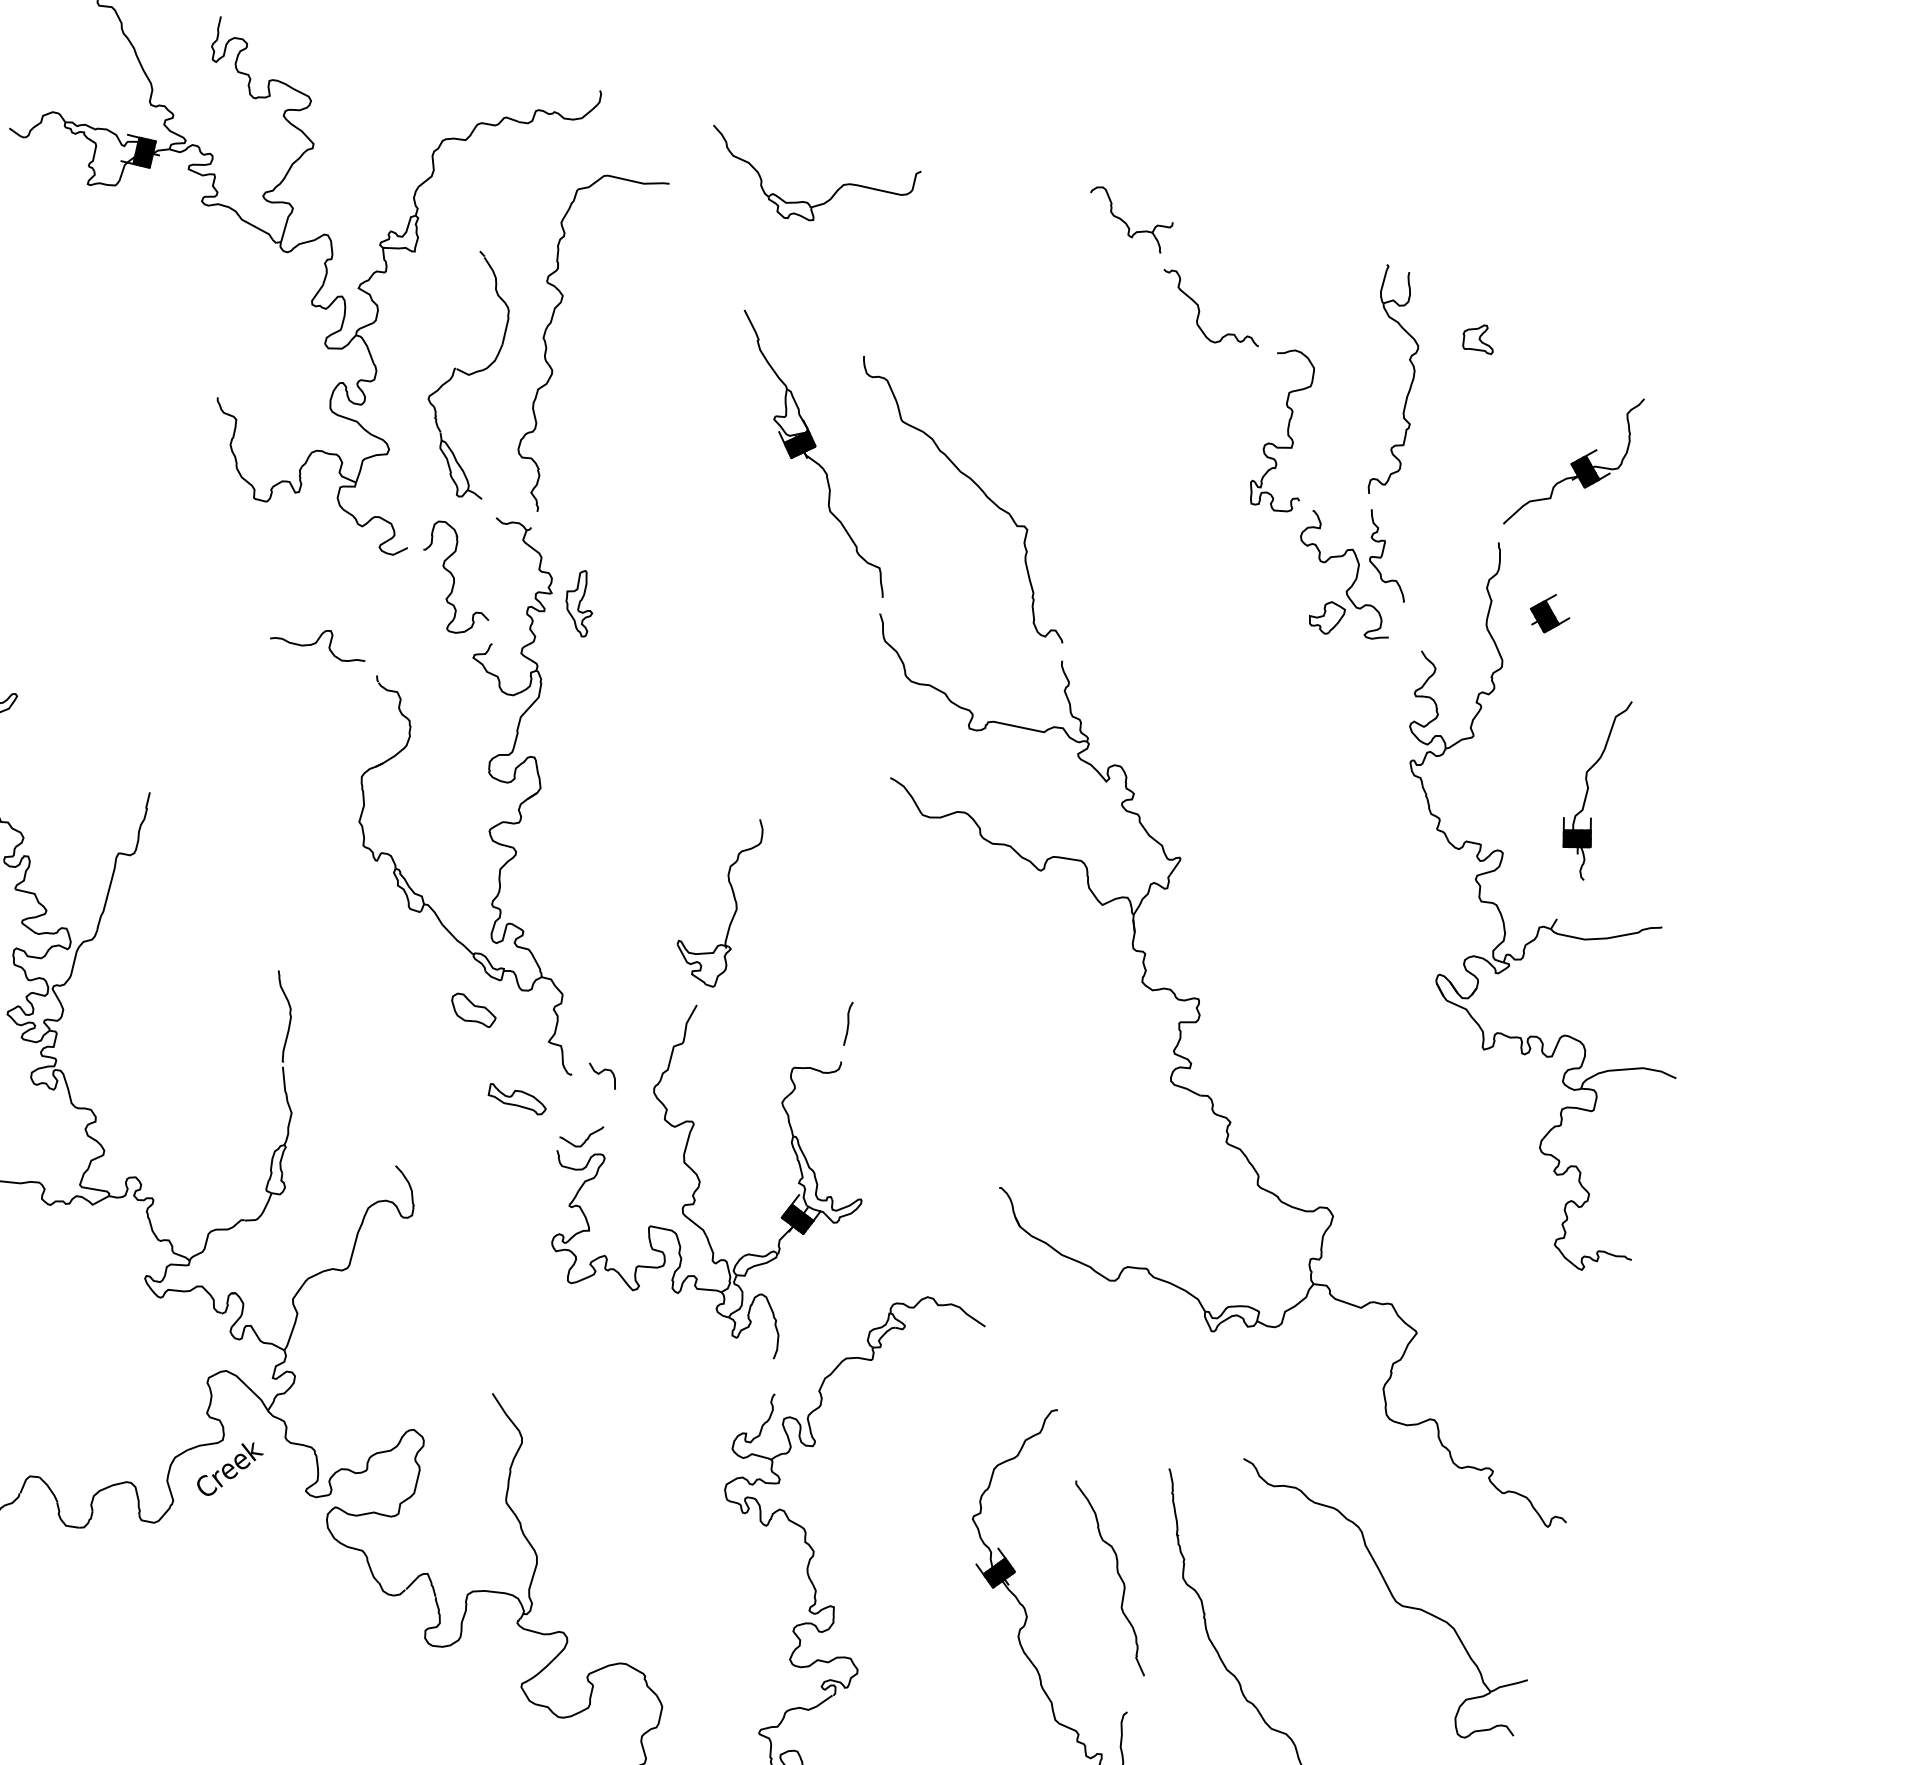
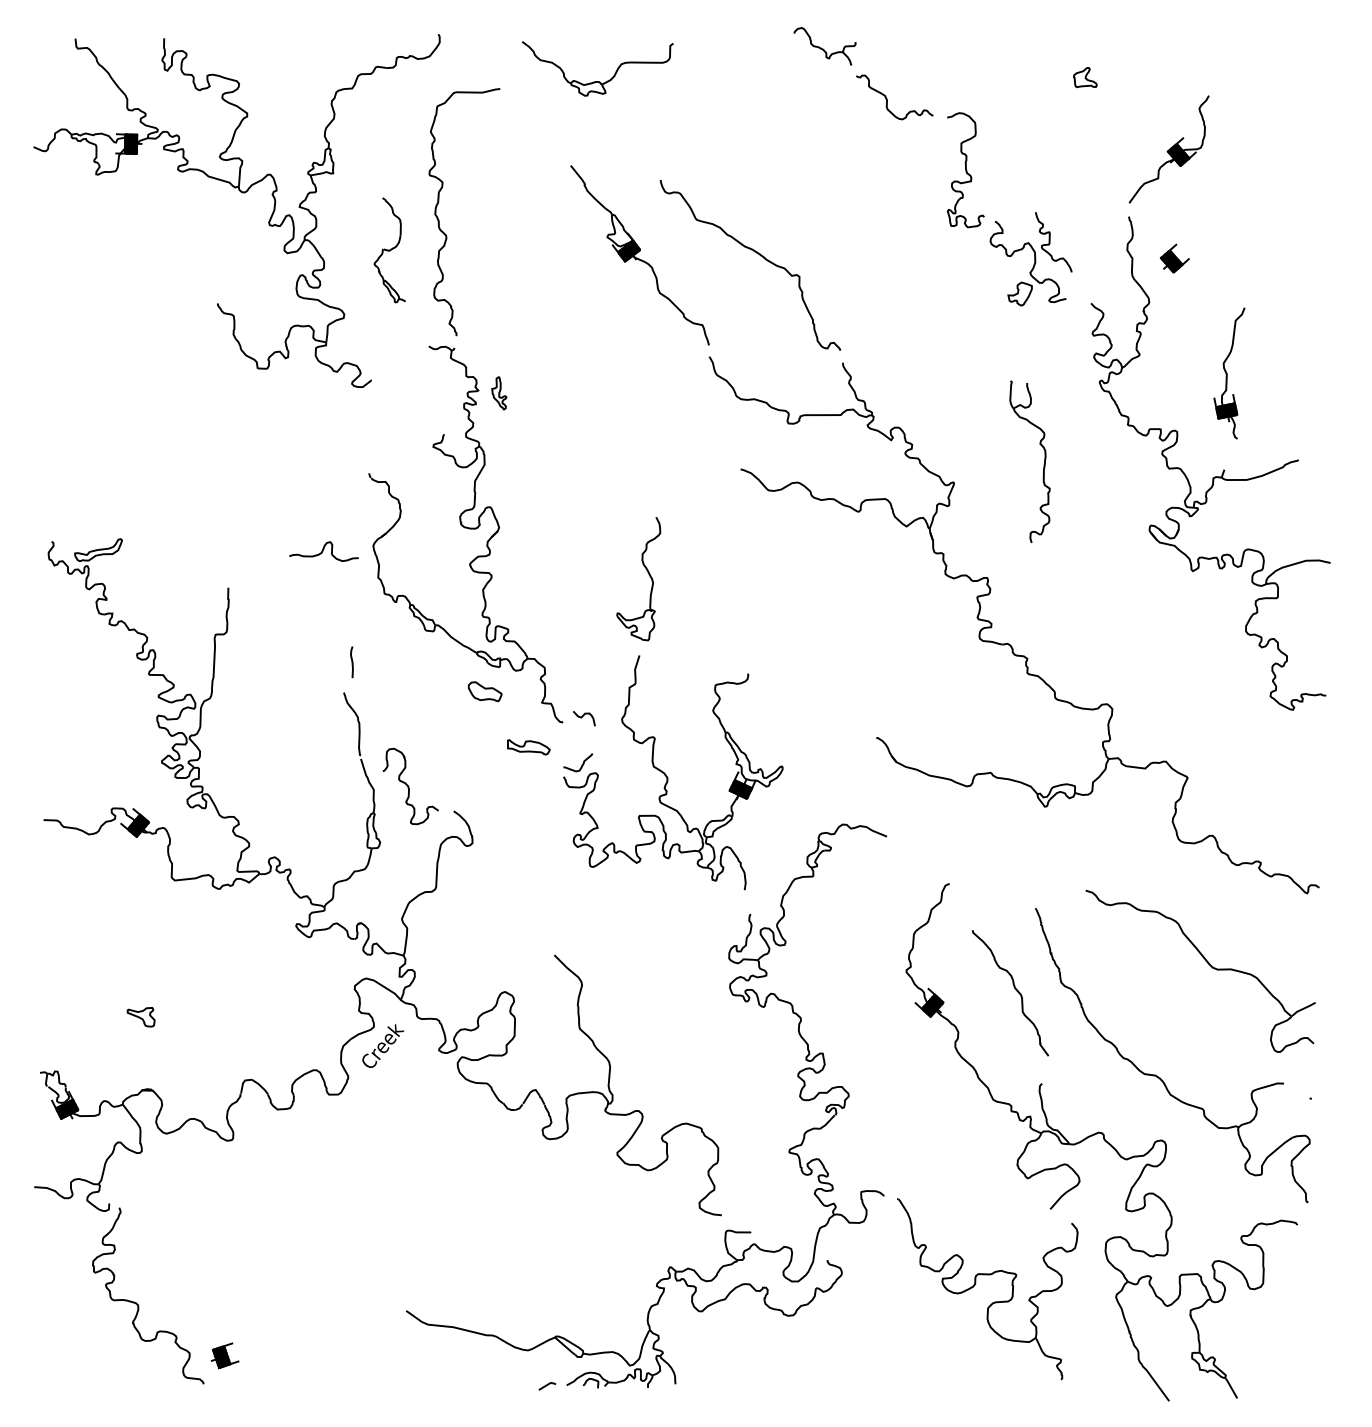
part: (469, 374) -> (389, 250), size x0.6
part: (1408, 389) -> (1043, 464), moved
curve: (455, 578) -> (409, 786), moved
part: (579, 603) -> (499, 393), size x0.7
curve: (318, 641) -> (323, 551), moved
curve: (846, 1023) -> (351, 662), moved

